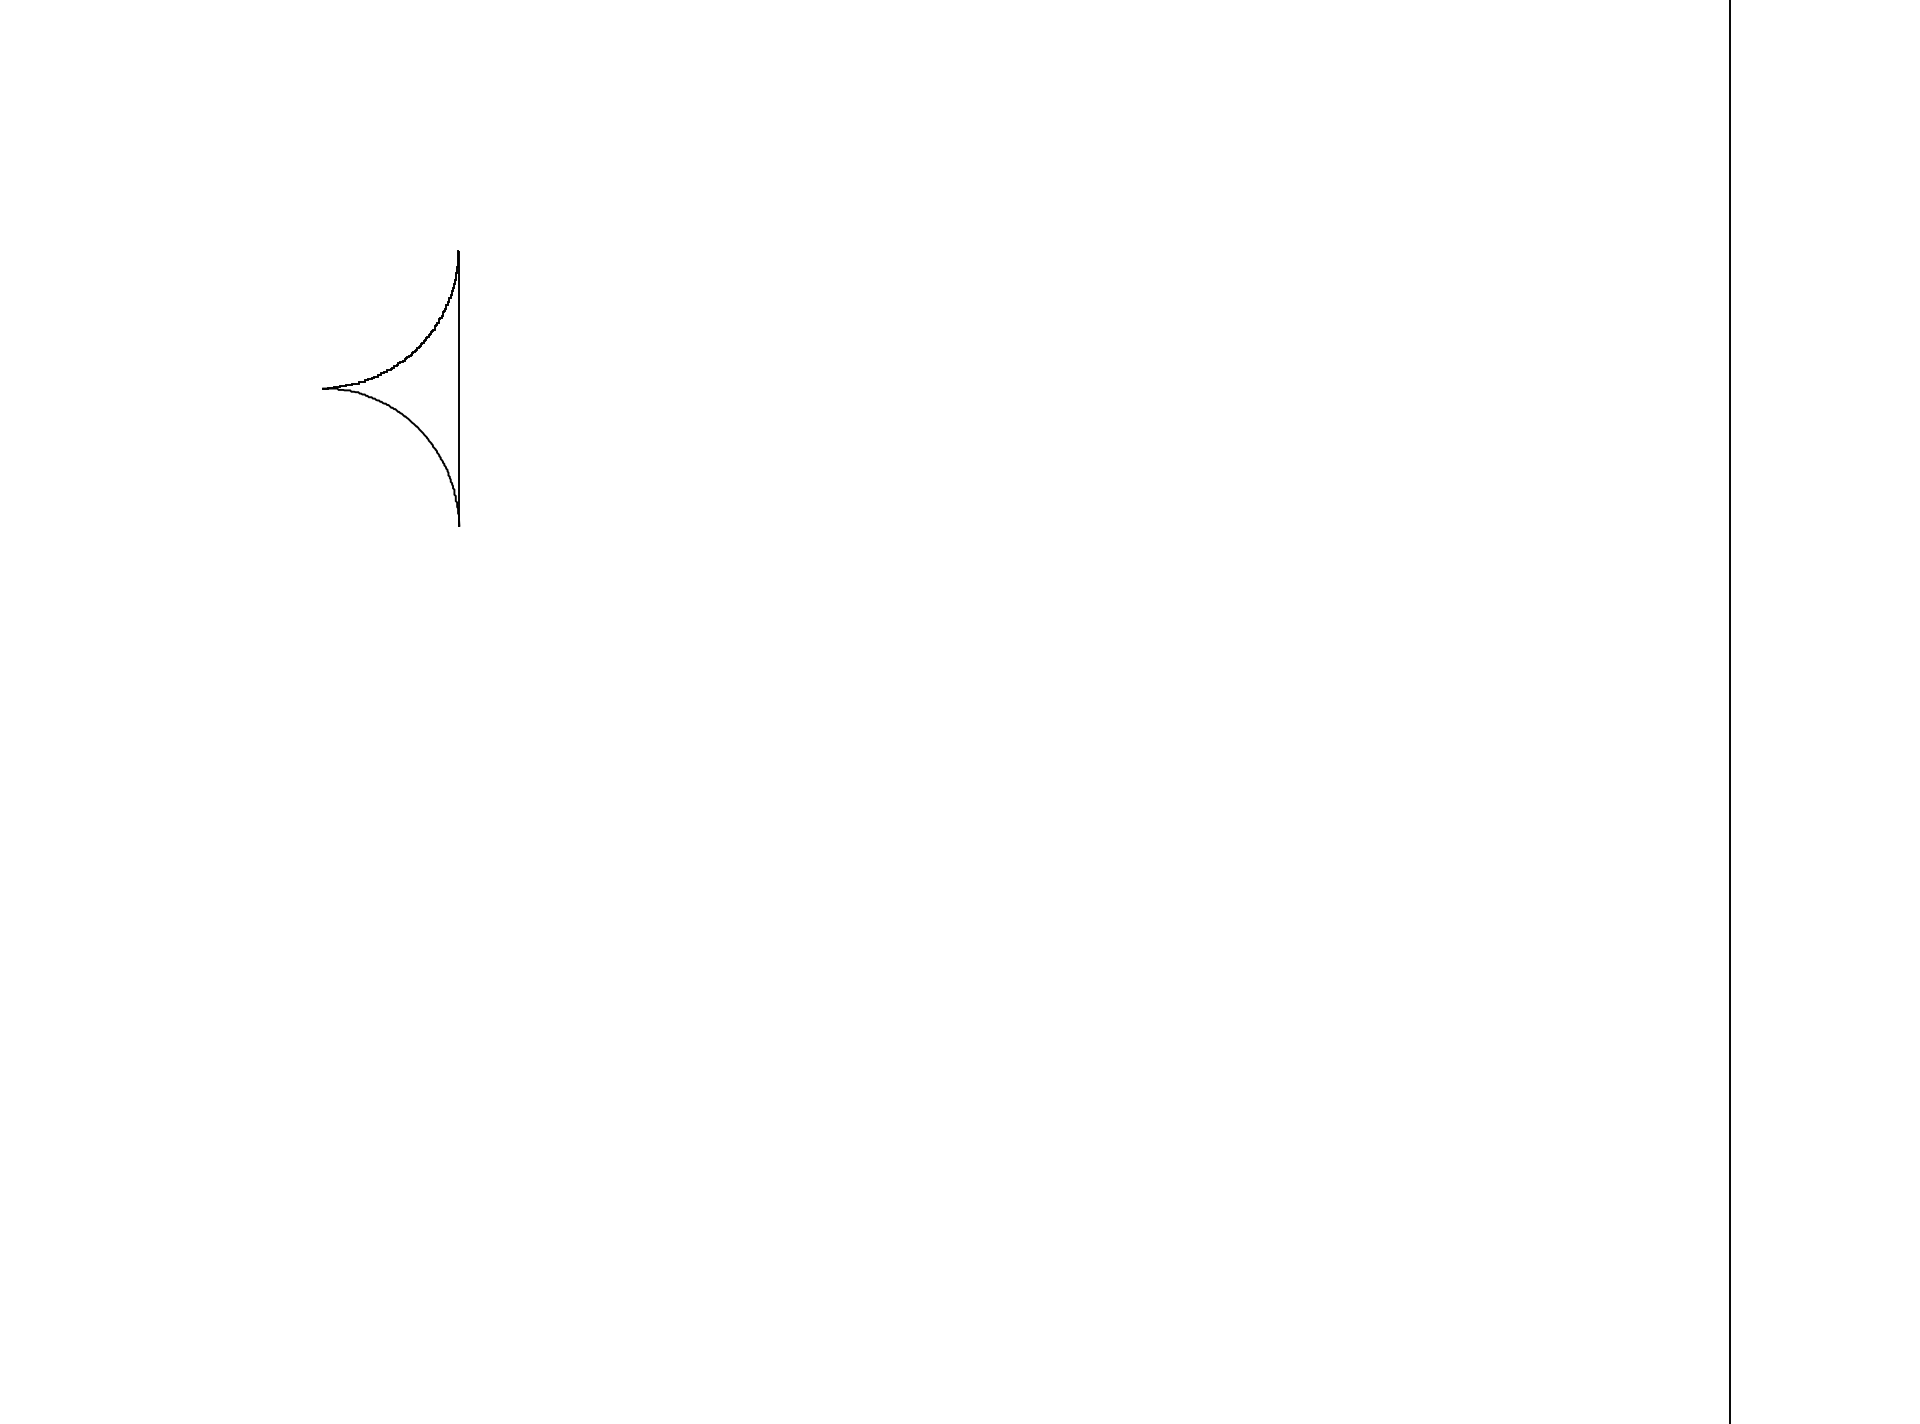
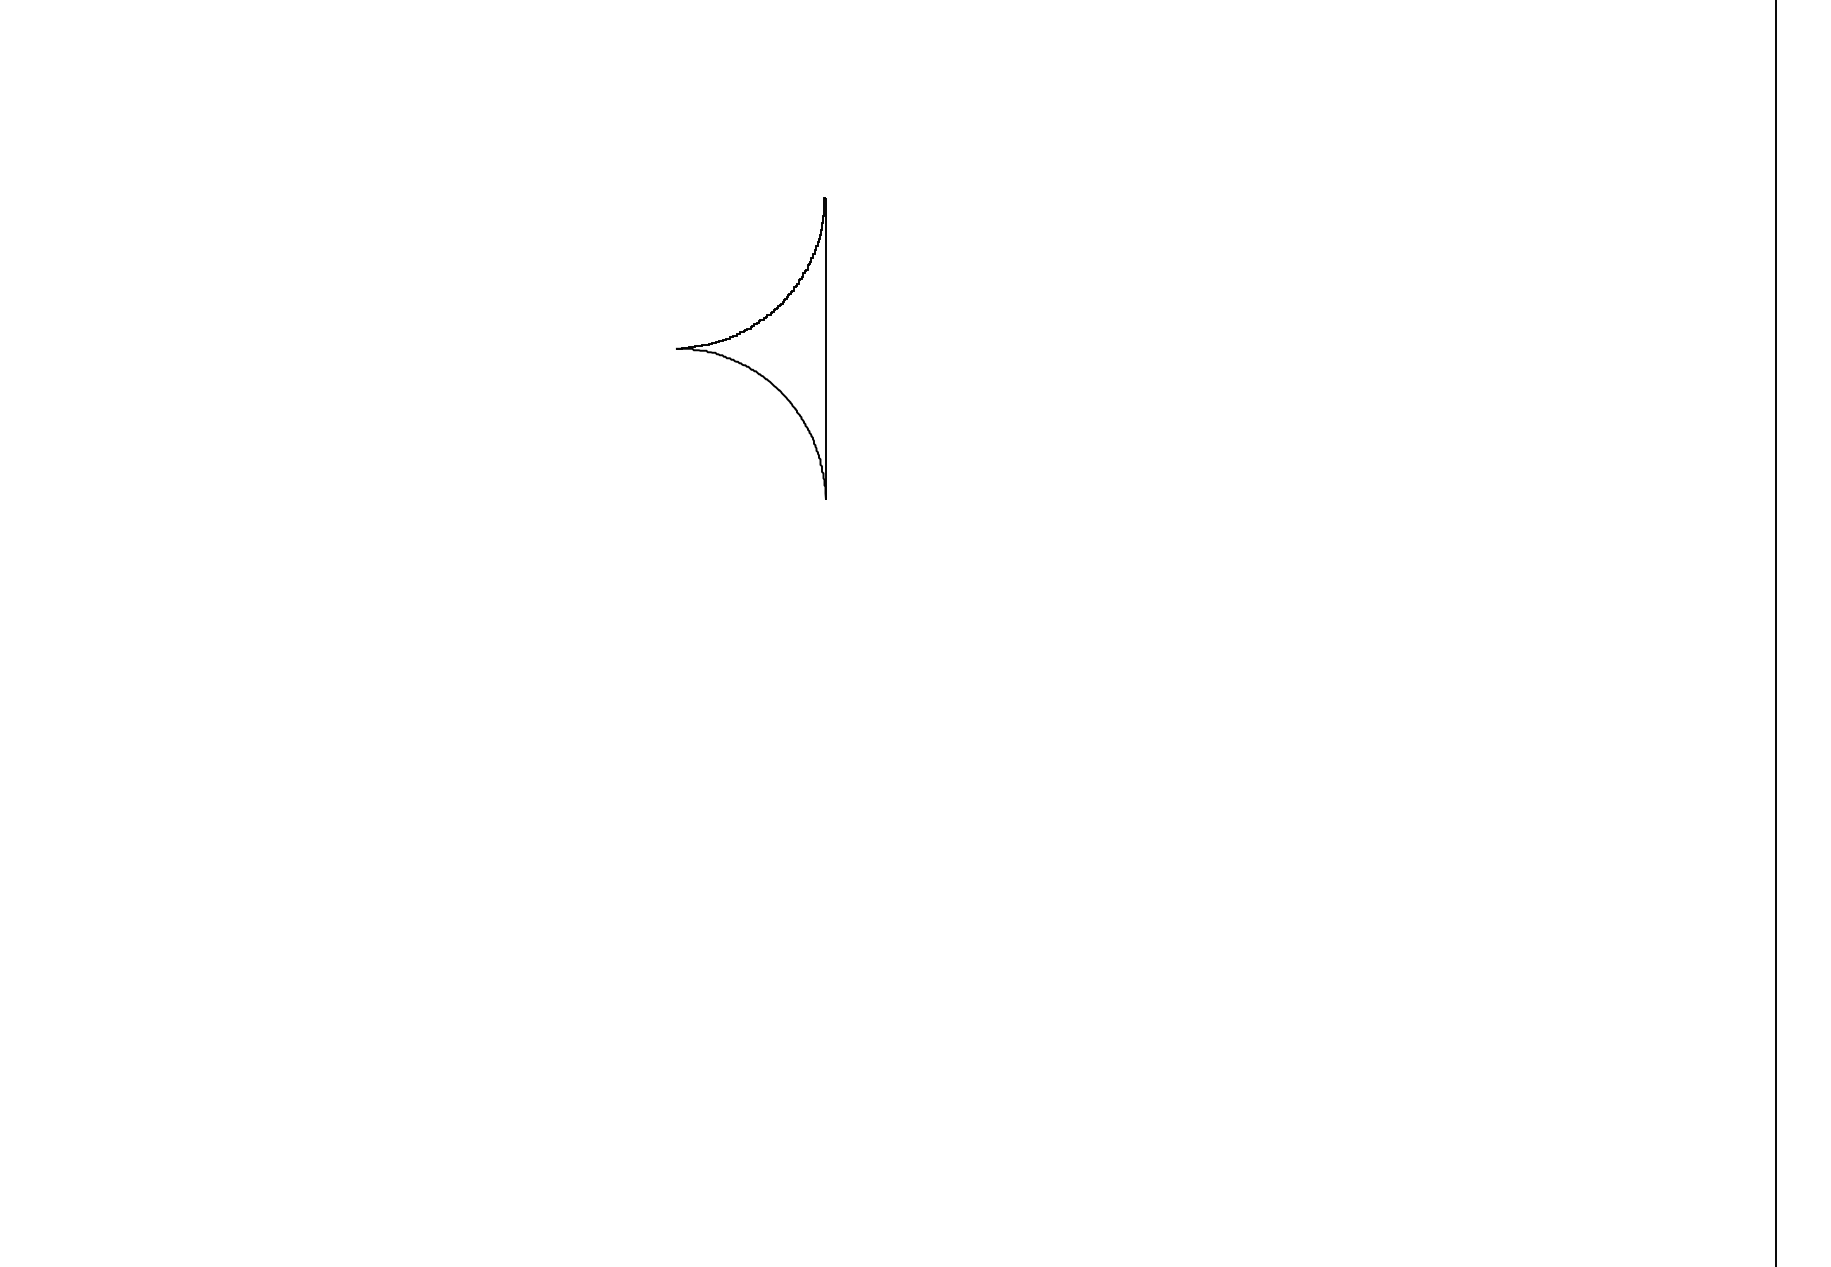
part: (391, 388) -> (751, 348), size x1.43

